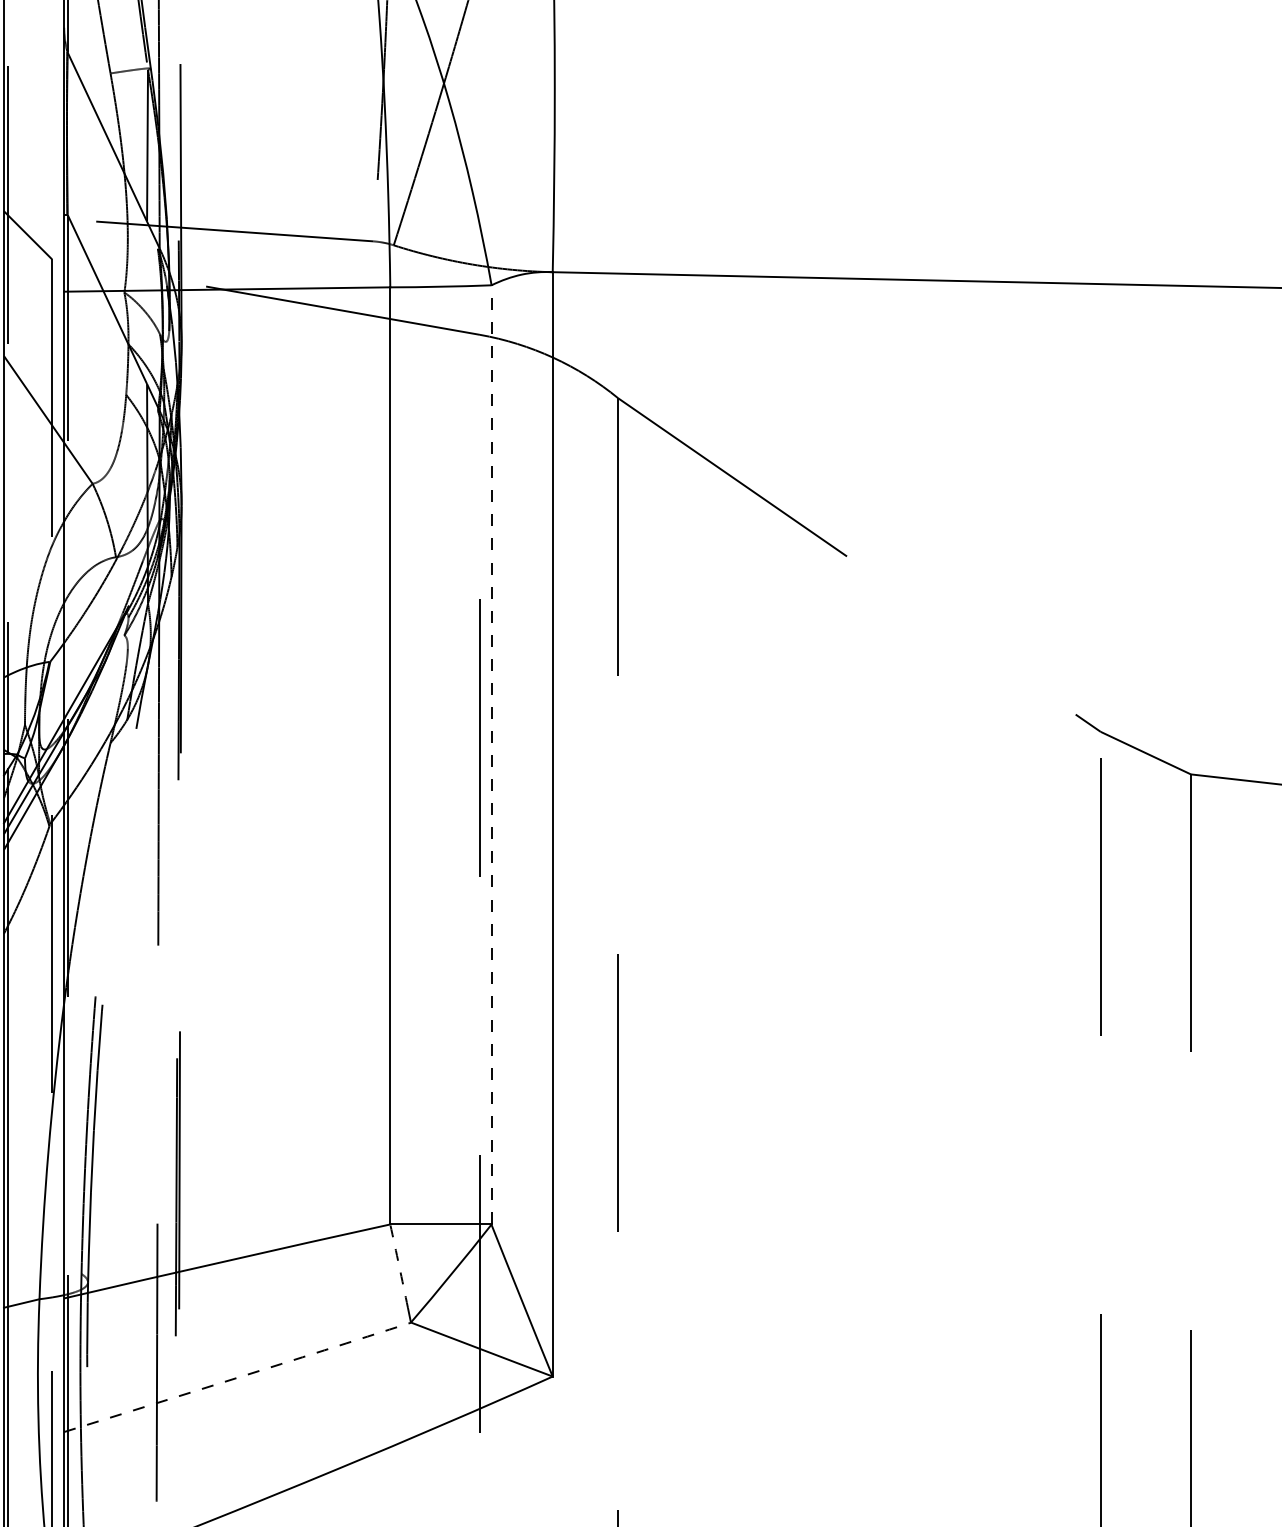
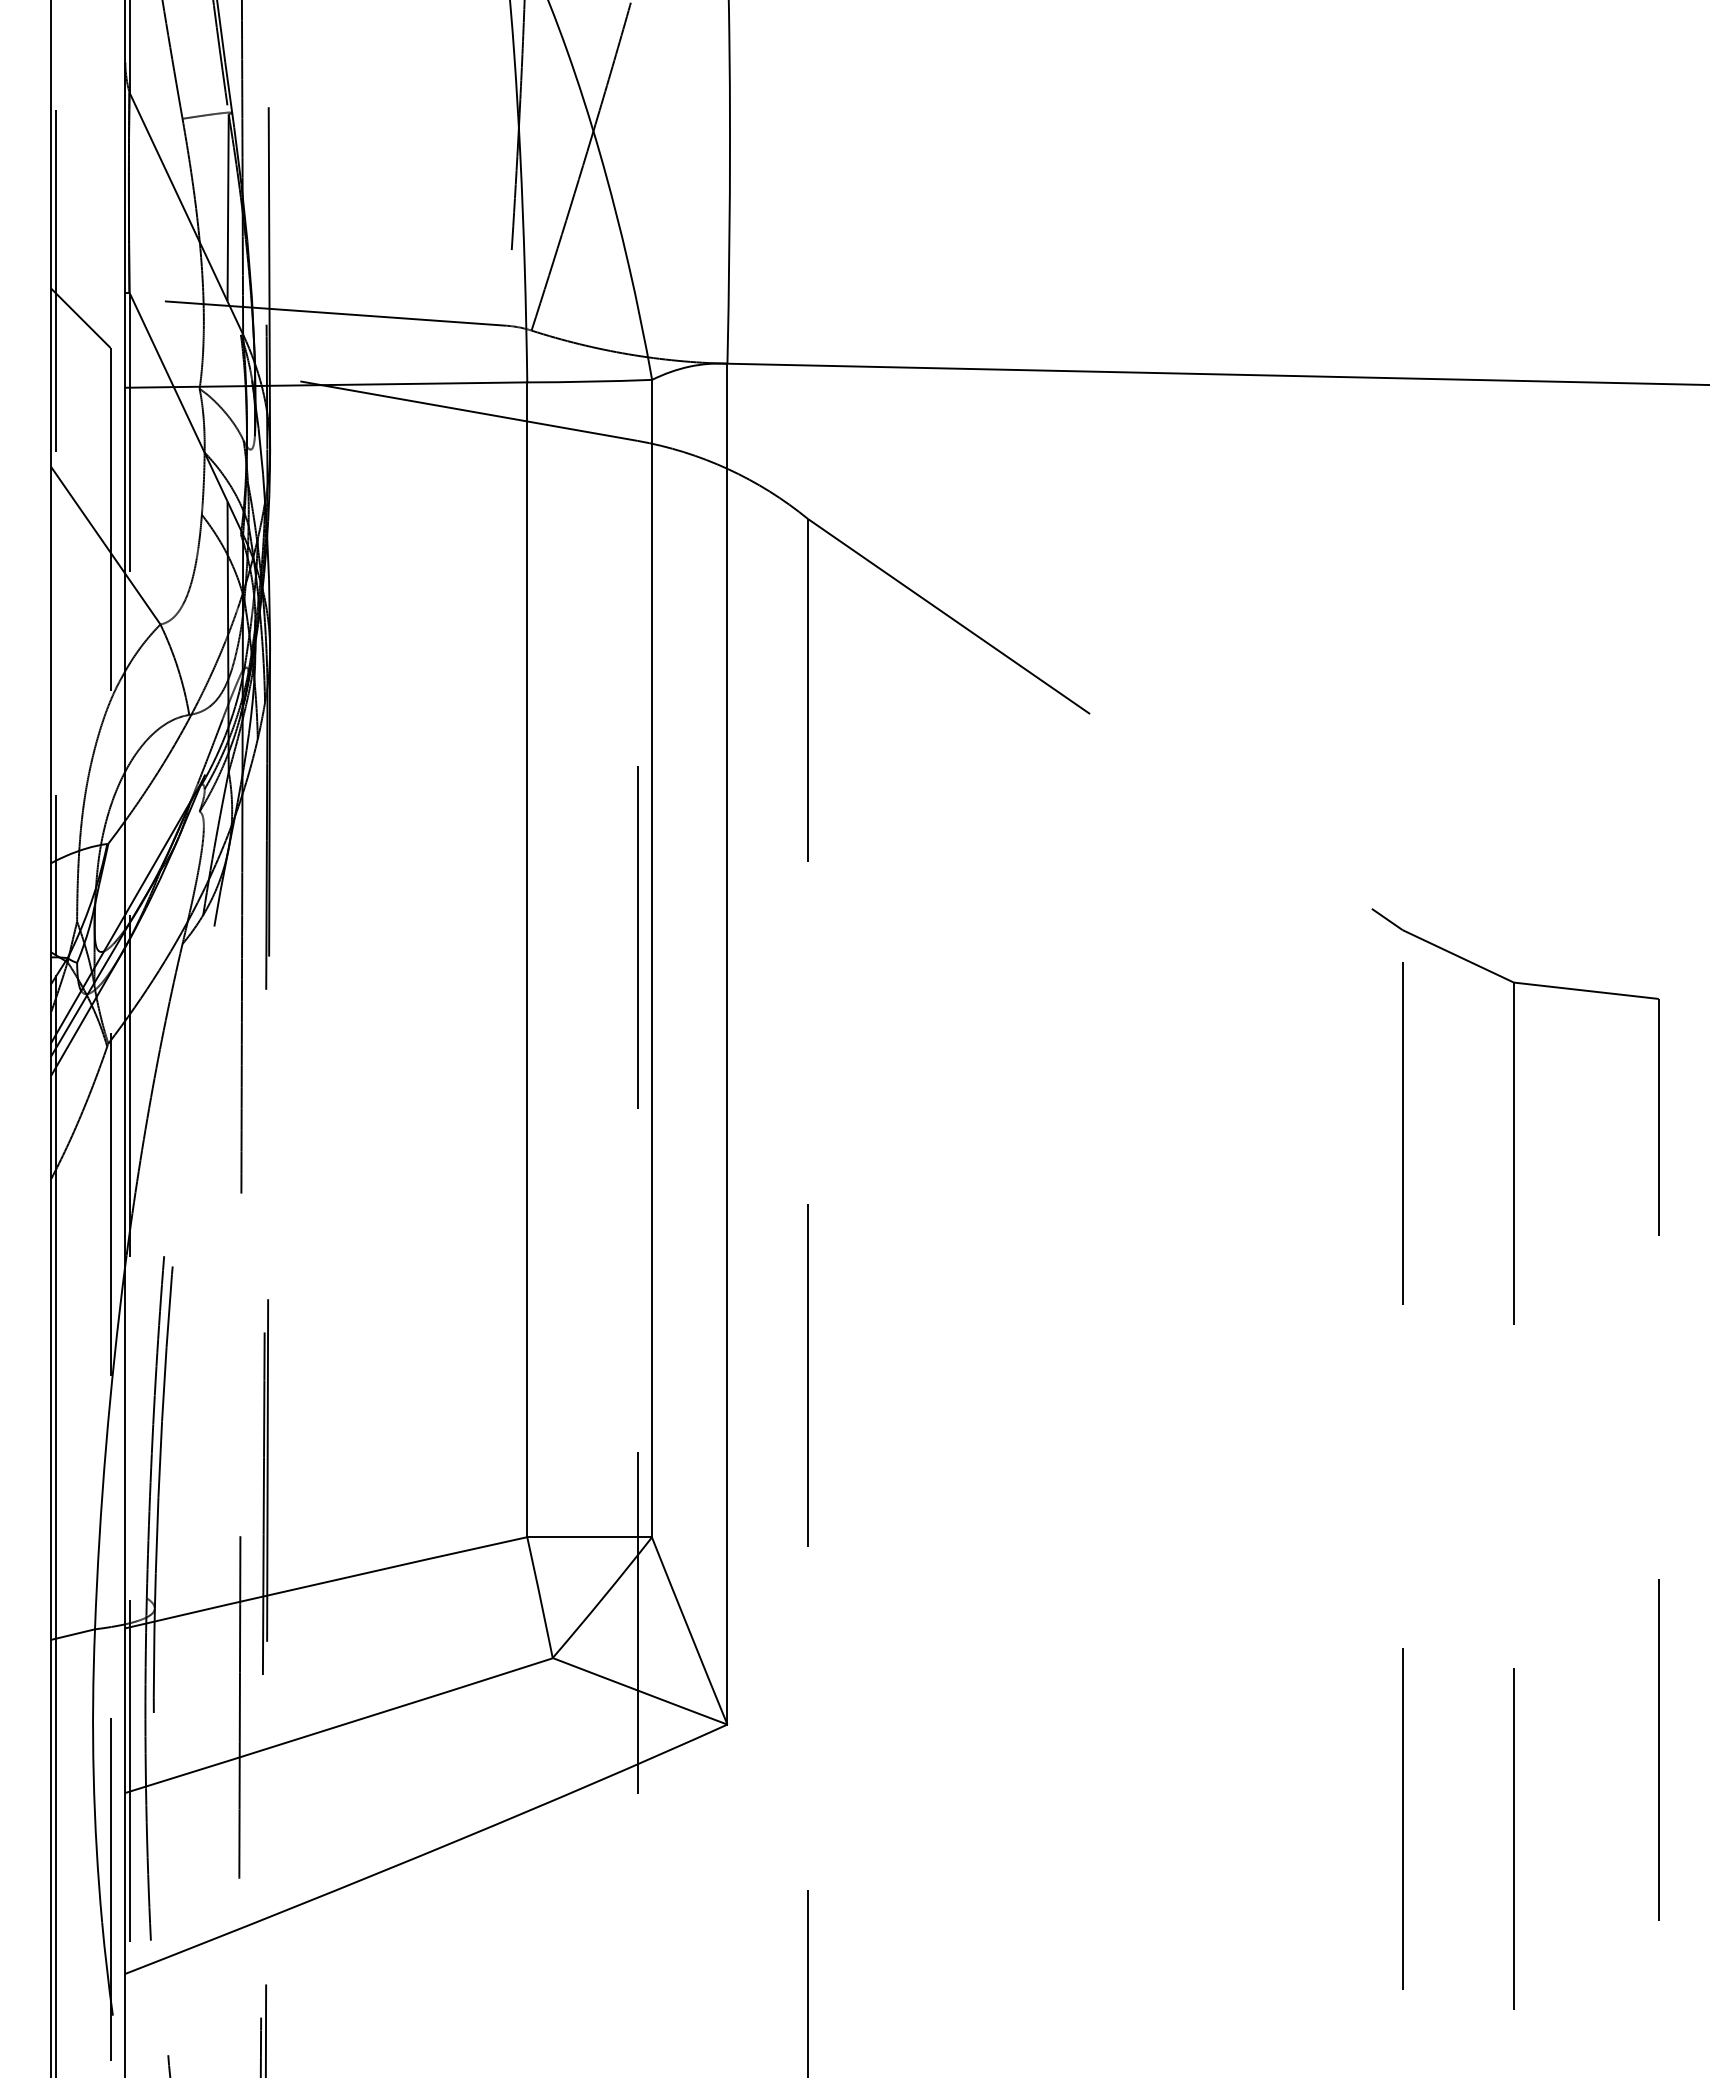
line: (491, 754) -> (652, 958), dashed -> solid
arc: (399, 1266) -> (538, 1588), dashed -> solid
arc: (237, 1378) -> (339, 1726), dashed -> solid

